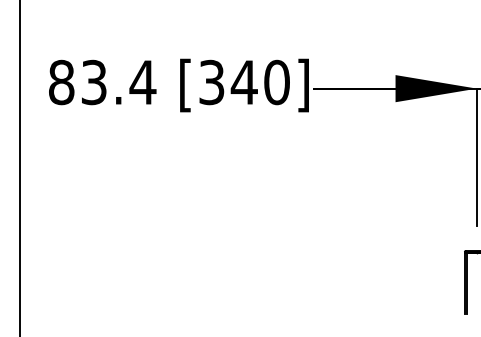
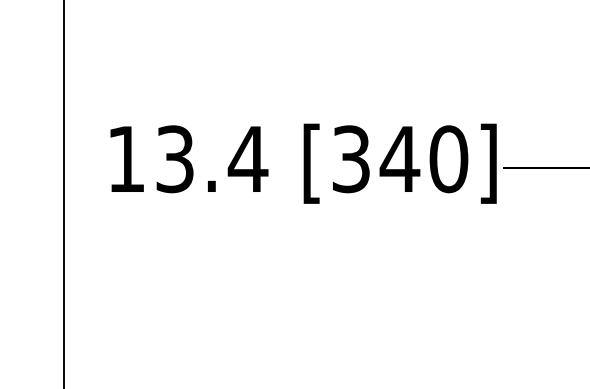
text: (61, 82) -> (126, 159), 83.4 -> 13.4

